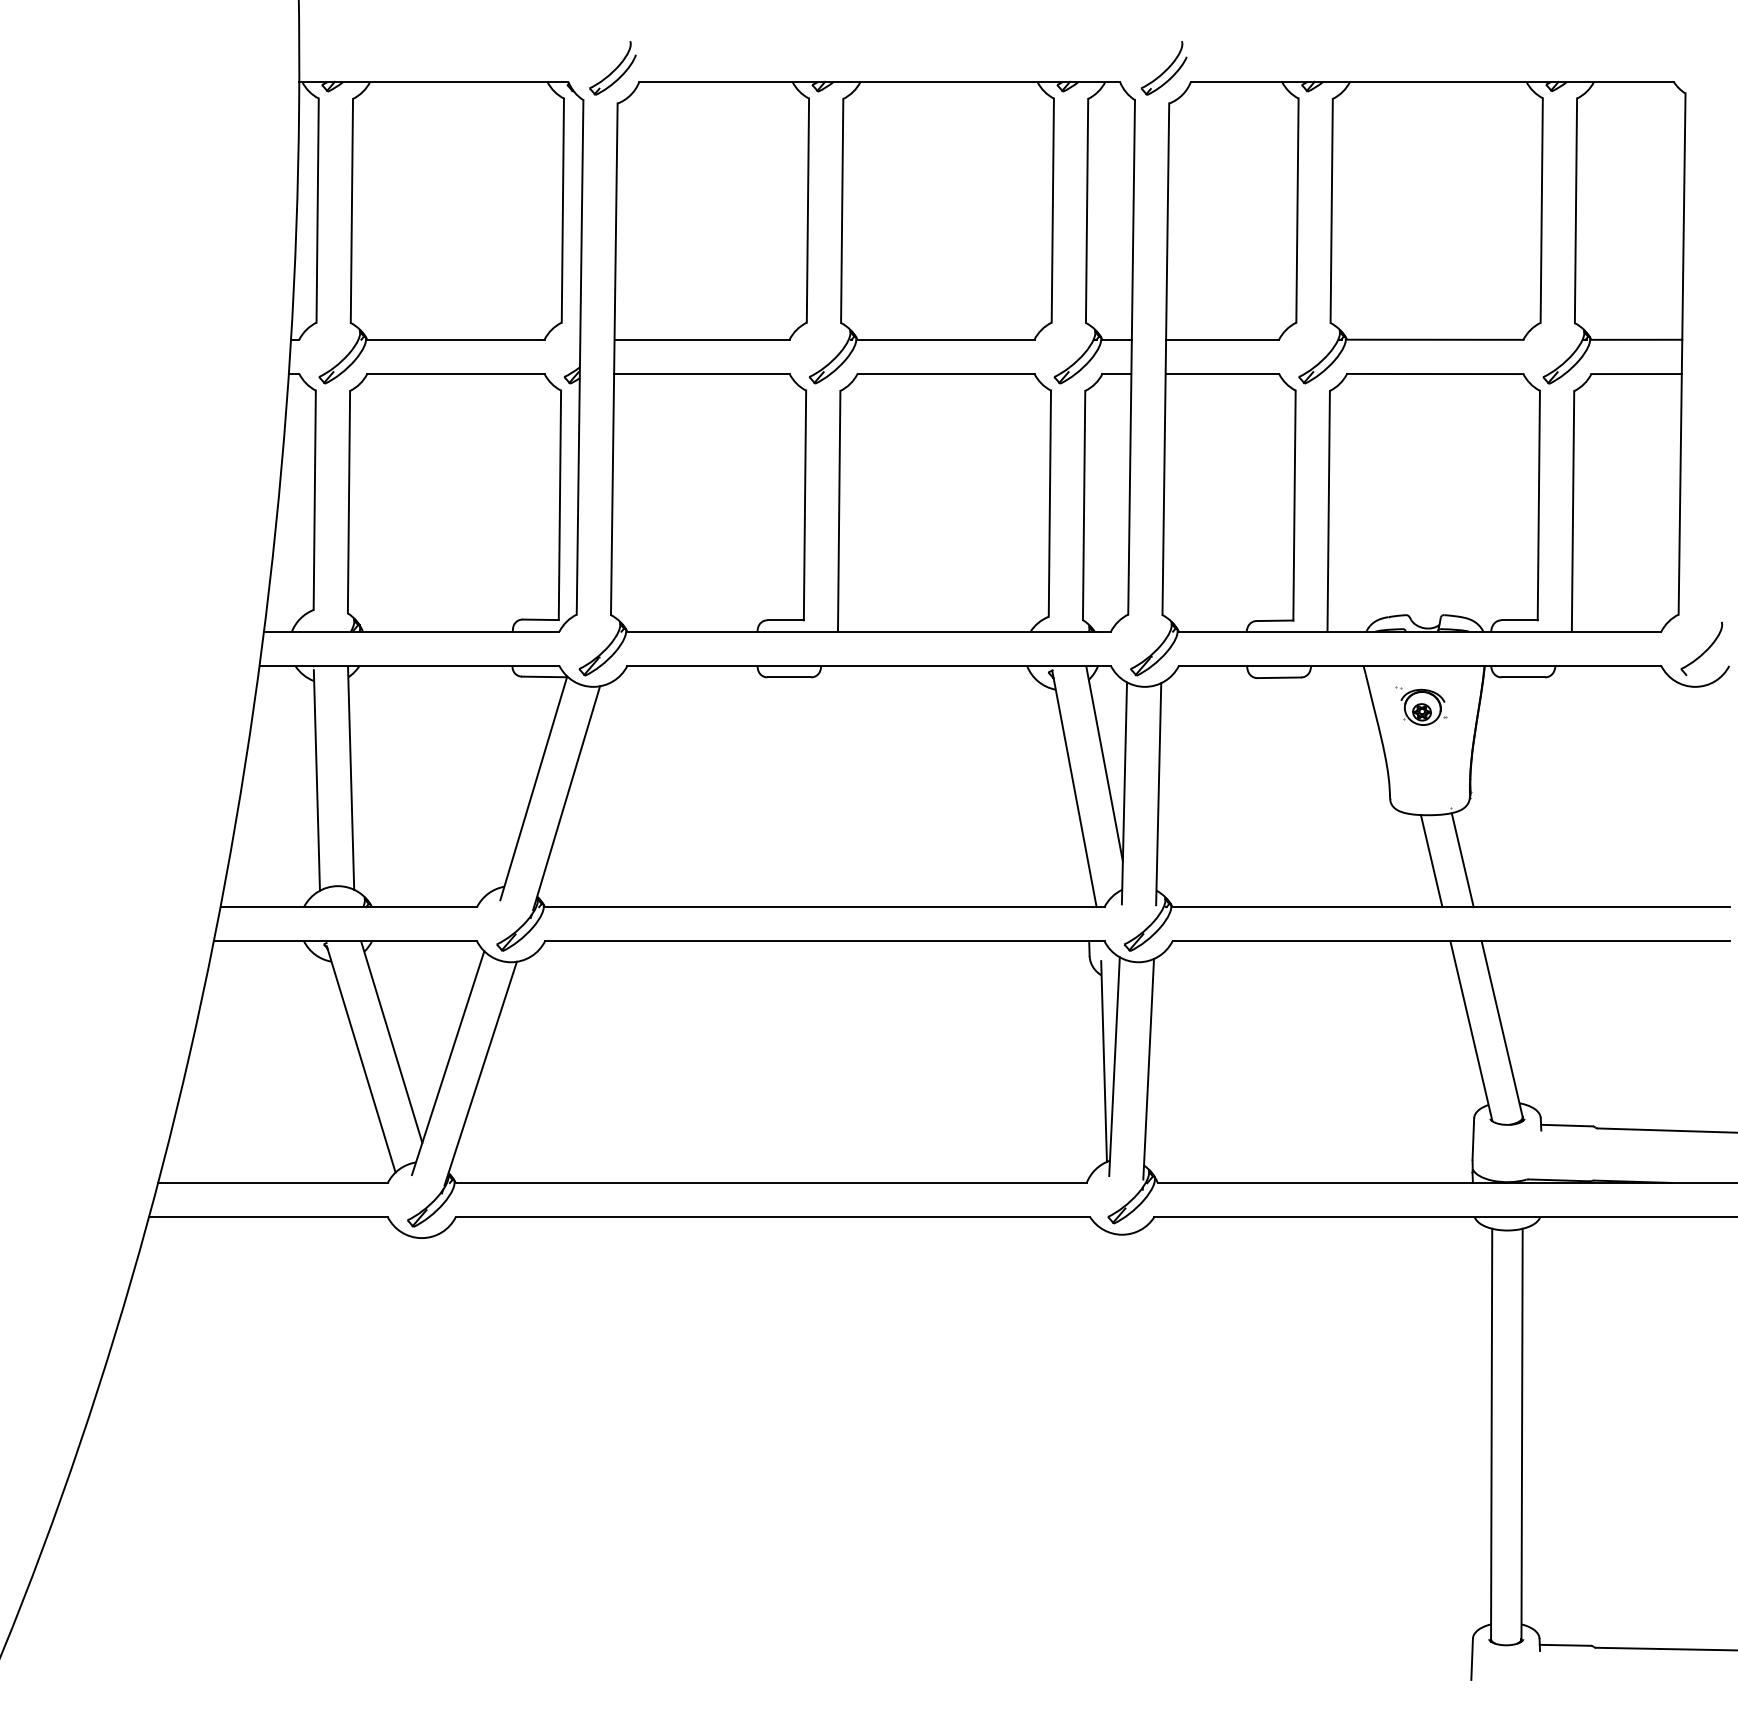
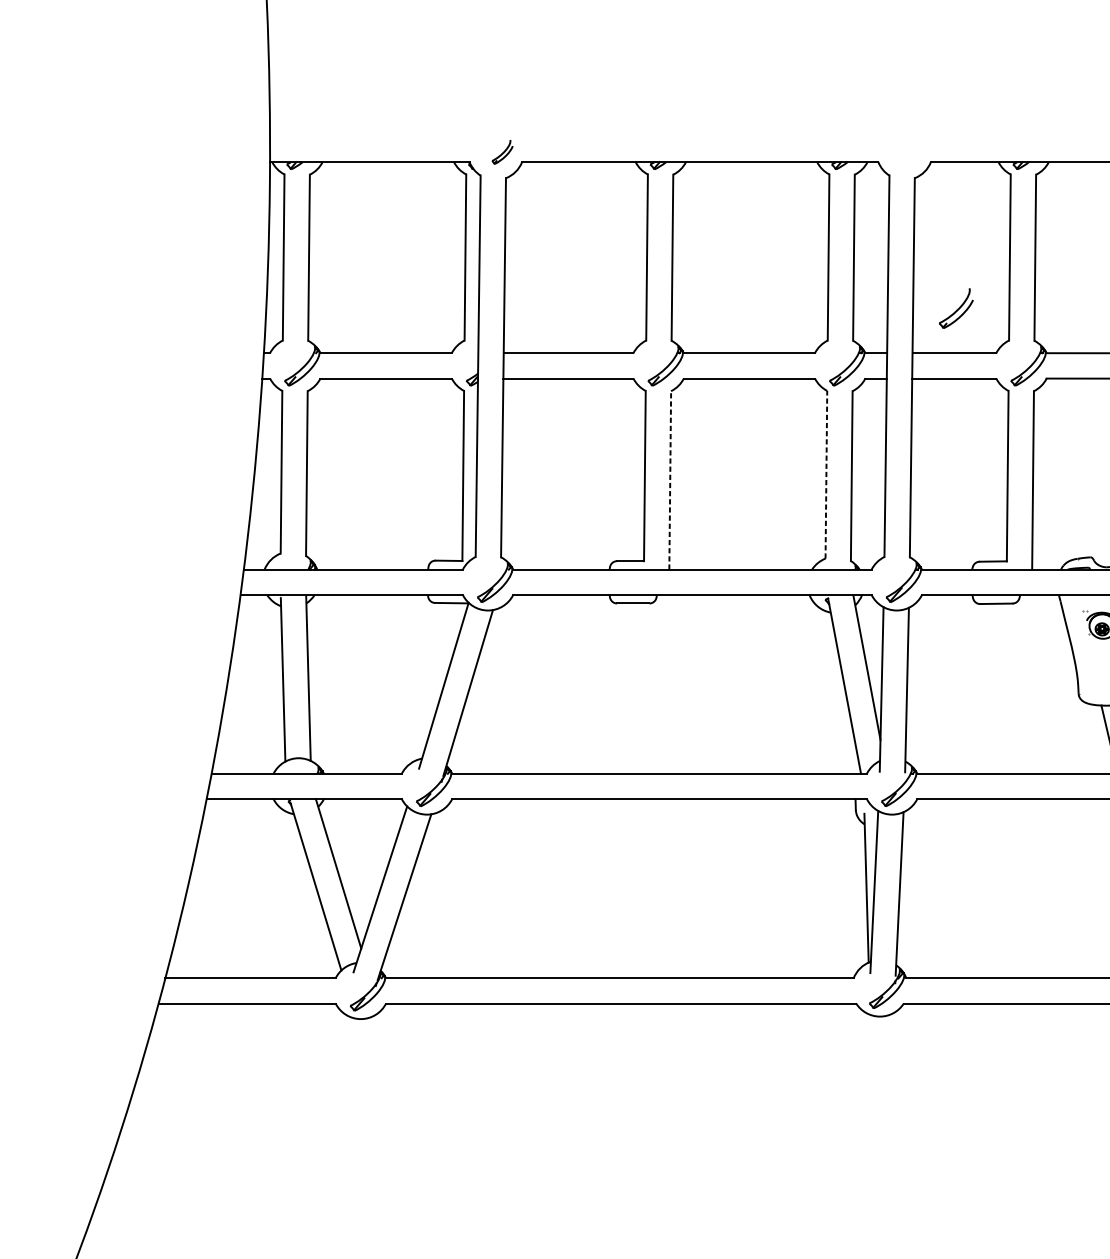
part: (612, 68) -> (502, 152), size x0.6
part: (1163, 68) -> (955, 308), moved
line: (1049, 503) -> (826, 474), solid -> dashed
line: (839, 510) -> (670, 479), solid -> dashed

